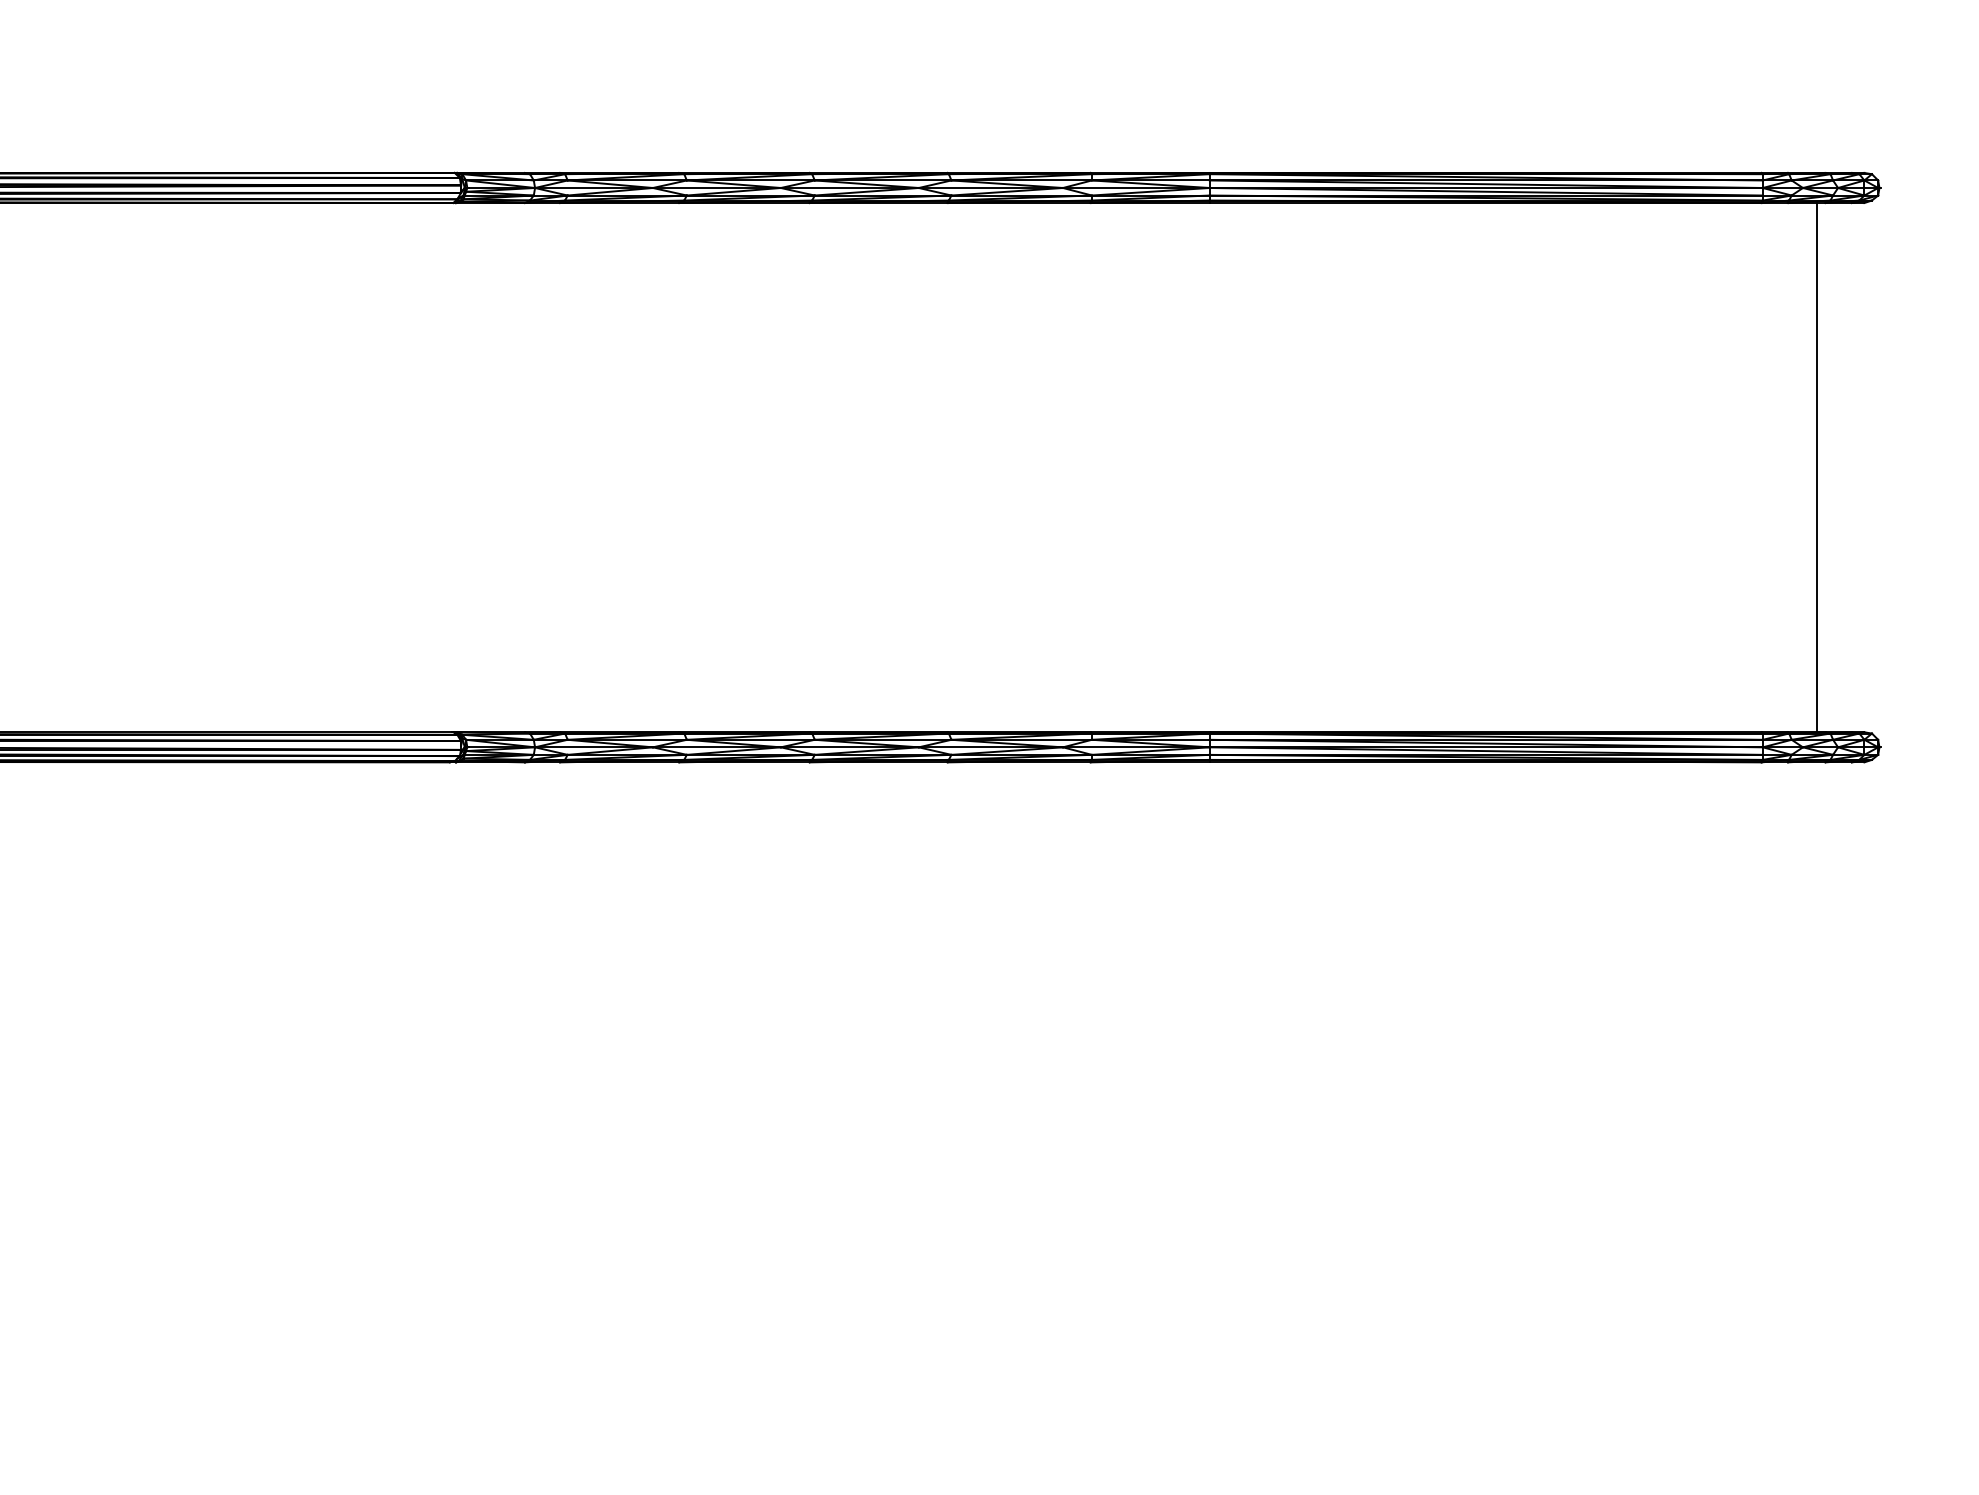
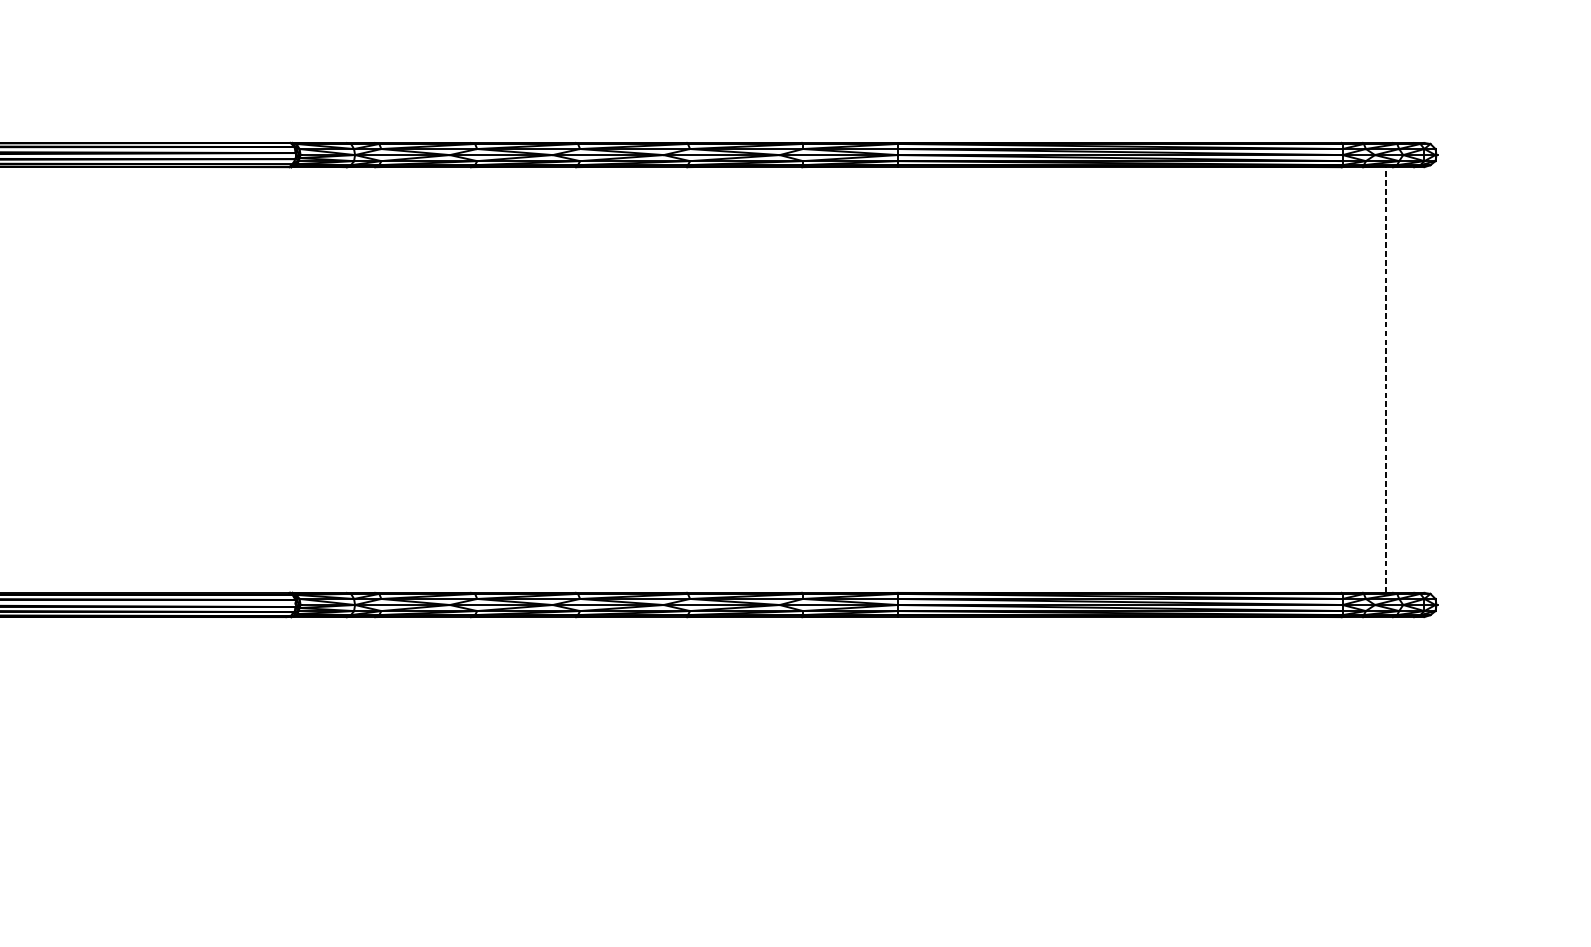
line: (1816, 467) -> (1385, 379), solid -> dashed

